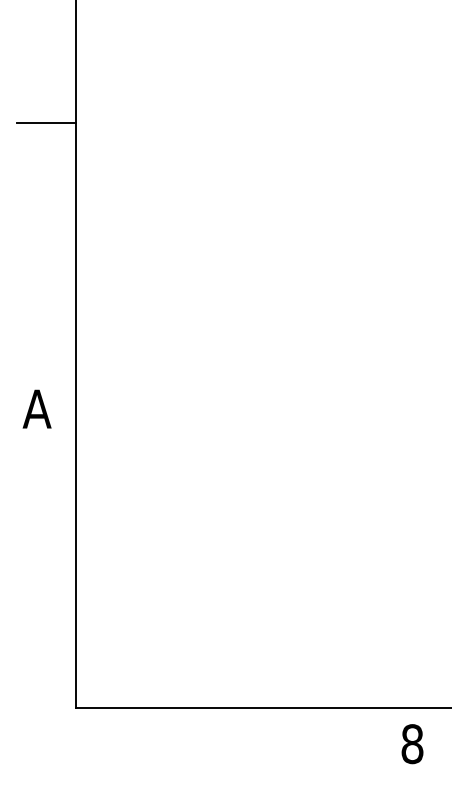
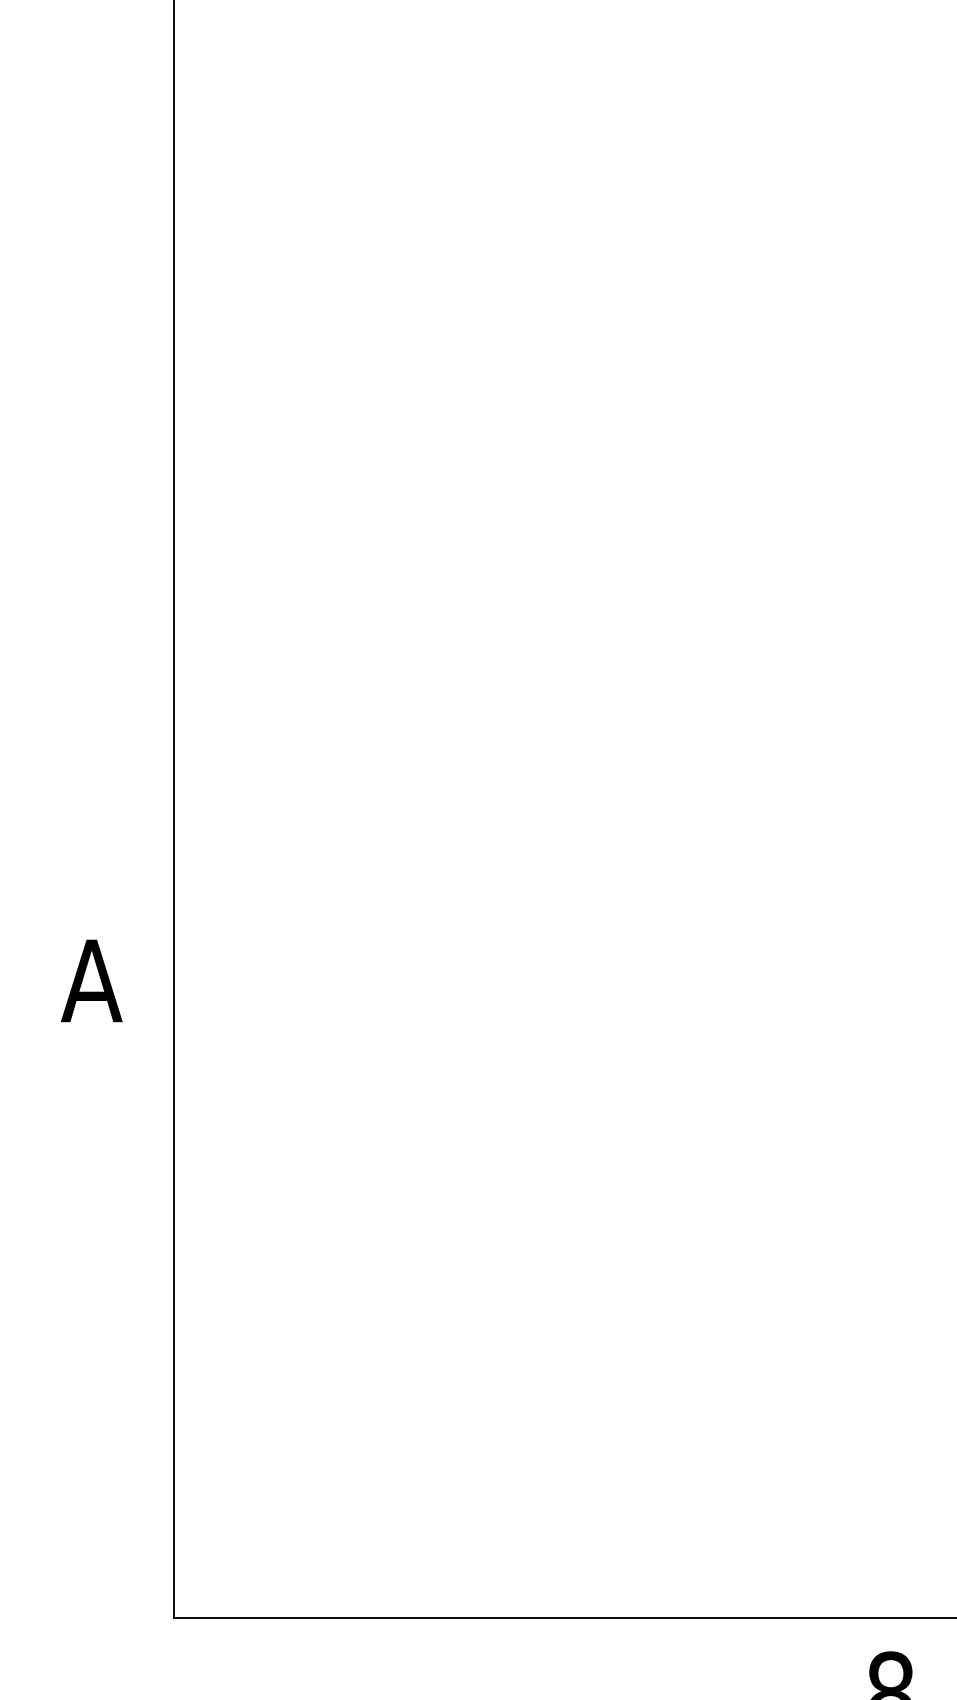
line: (46, 123) -> (111, 372), removed

